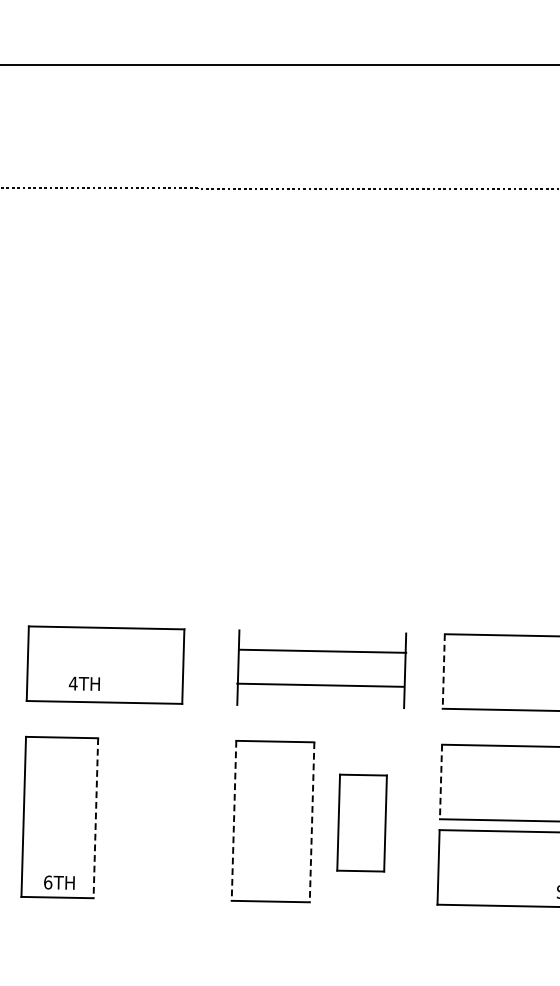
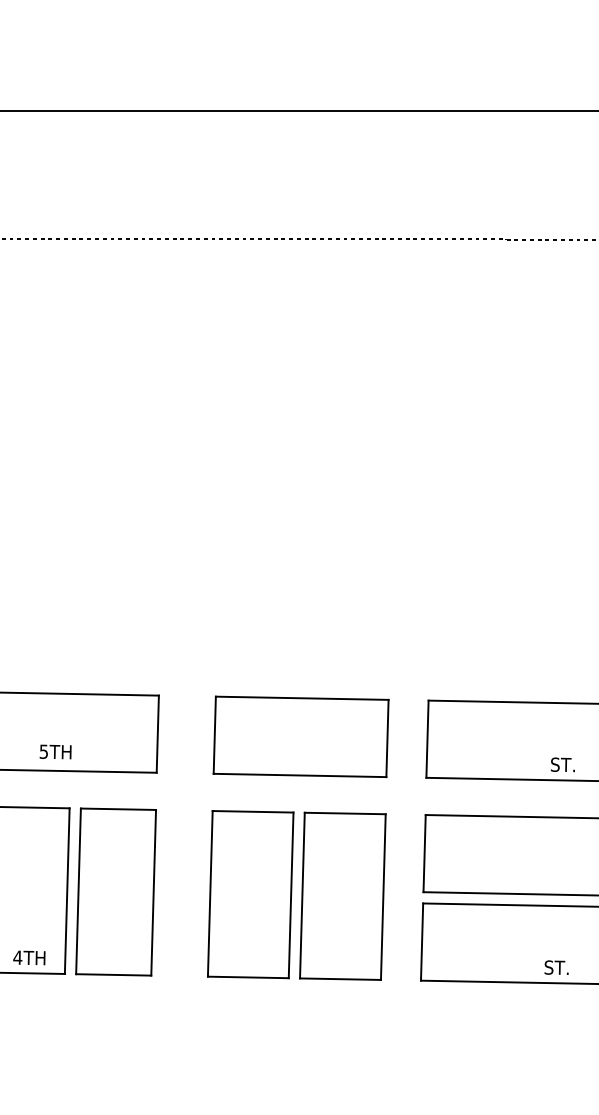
line: (322, 650) -> (301, 697), moved
line: (443, 671) -> (427, 739), dashed -> solid
text: (72, 683) -> (43, 751), 4TH -> 5TH
line: (320, 685) -> (299, 775), moved
line: (440, 781) -> (424, 853), dashed -> solid
line: (96, 818) -> (67, 891), dashed -> solid
part: (142, 818) -> (115, 891), added
line: (234, 820) -> (210, 893), dashed -> solid
line: (312, 822) -> (291, 895), dashed -> solid
part: (361, 822) -> (342, 895), size x1.67
text: (47, 882) -> (17, 957), 6TH -> 4TH

